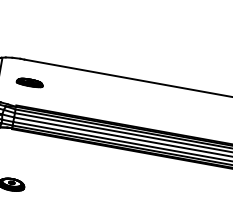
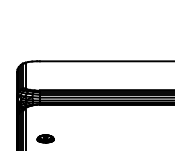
part: (29, 82) -> (45, 74), removed

